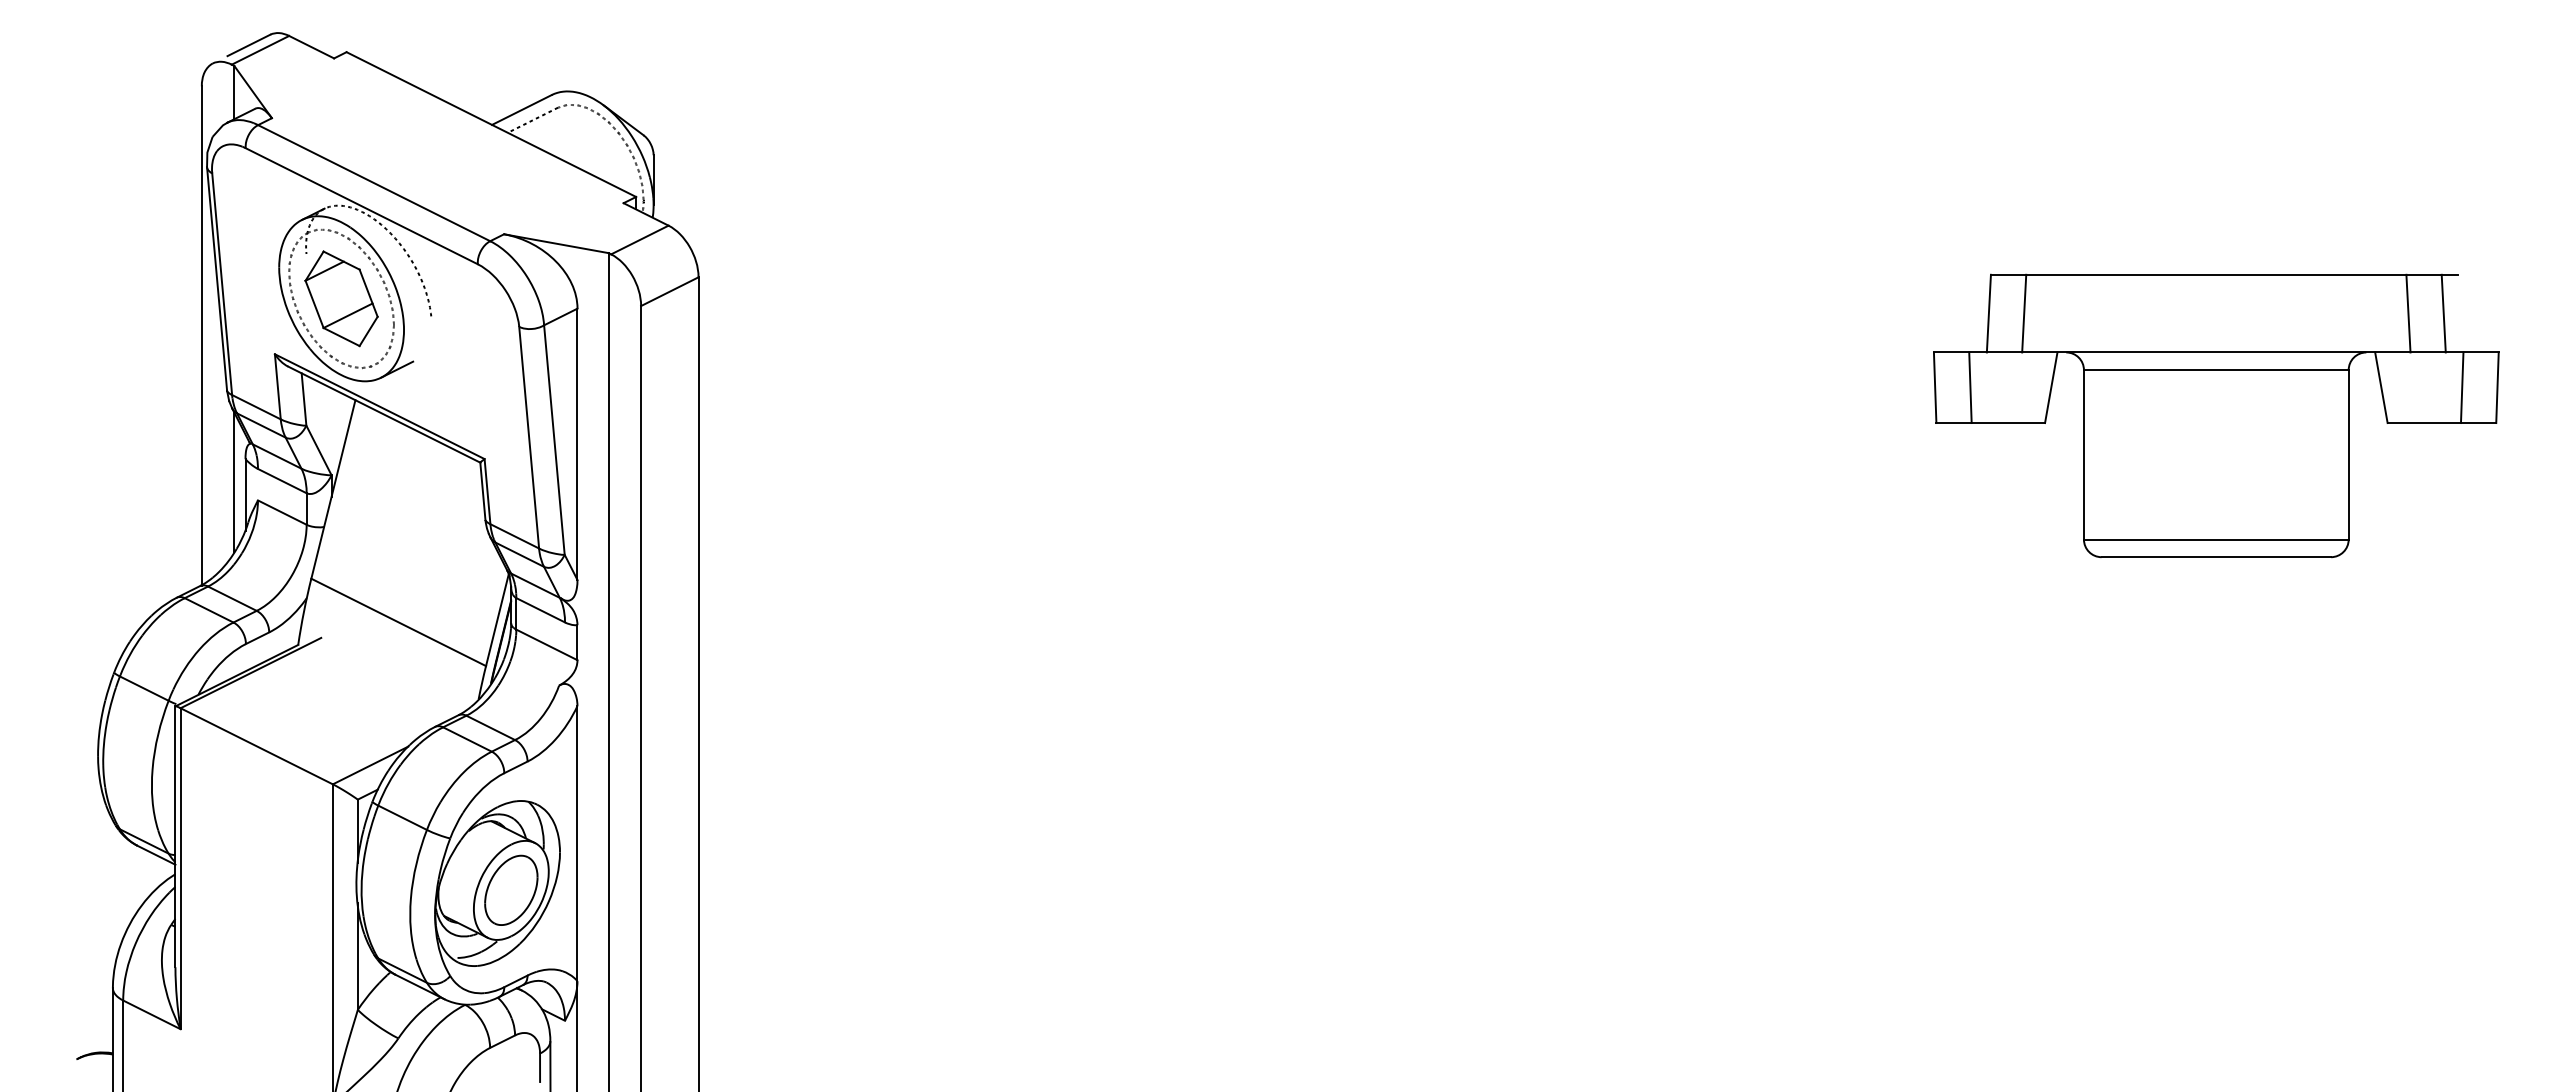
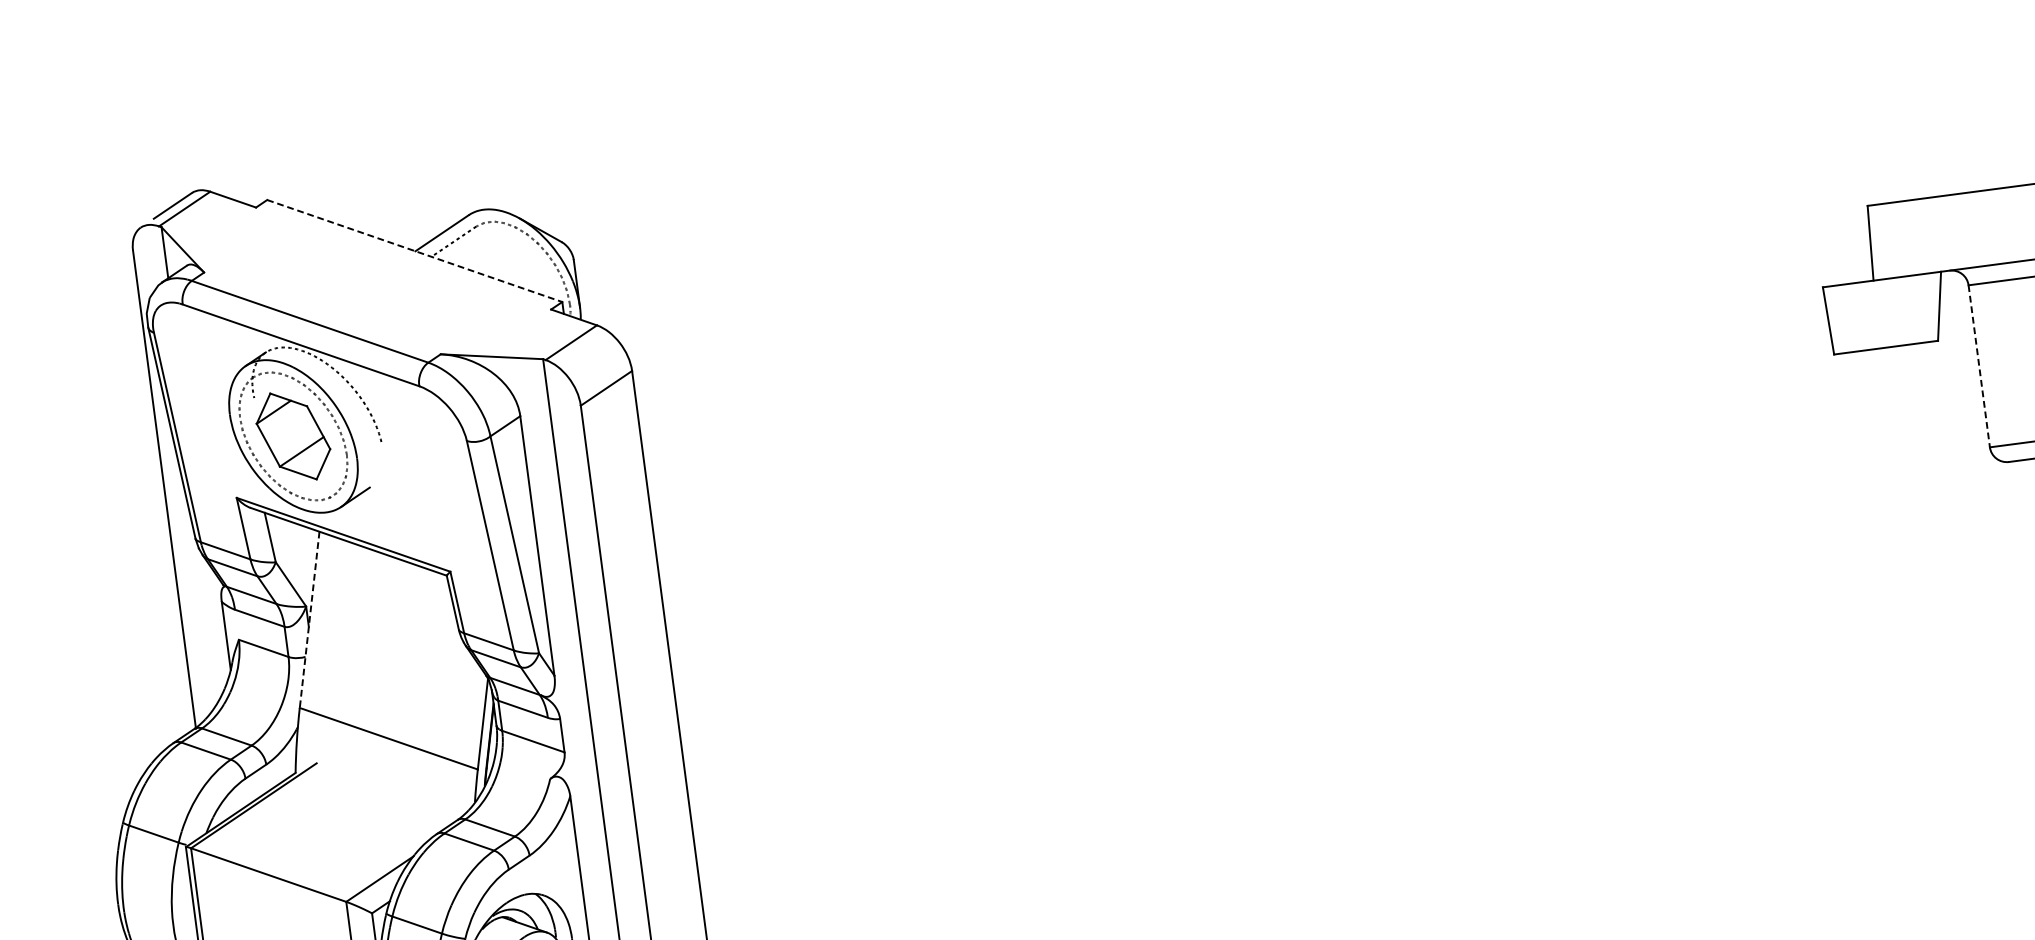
line: (491, 124) -> (414, 250), solid -> dashed
line: (2024, 313) -> (1904, 238), removed
line: (1970, 387) -> (1862, 316), removed
line: (2083, 454) -> (1978, 366), solid -> dashed
line: (234, 482) -> (214, 625), removed
line: (333, 489) -> (309, 619), solid -> dashed

